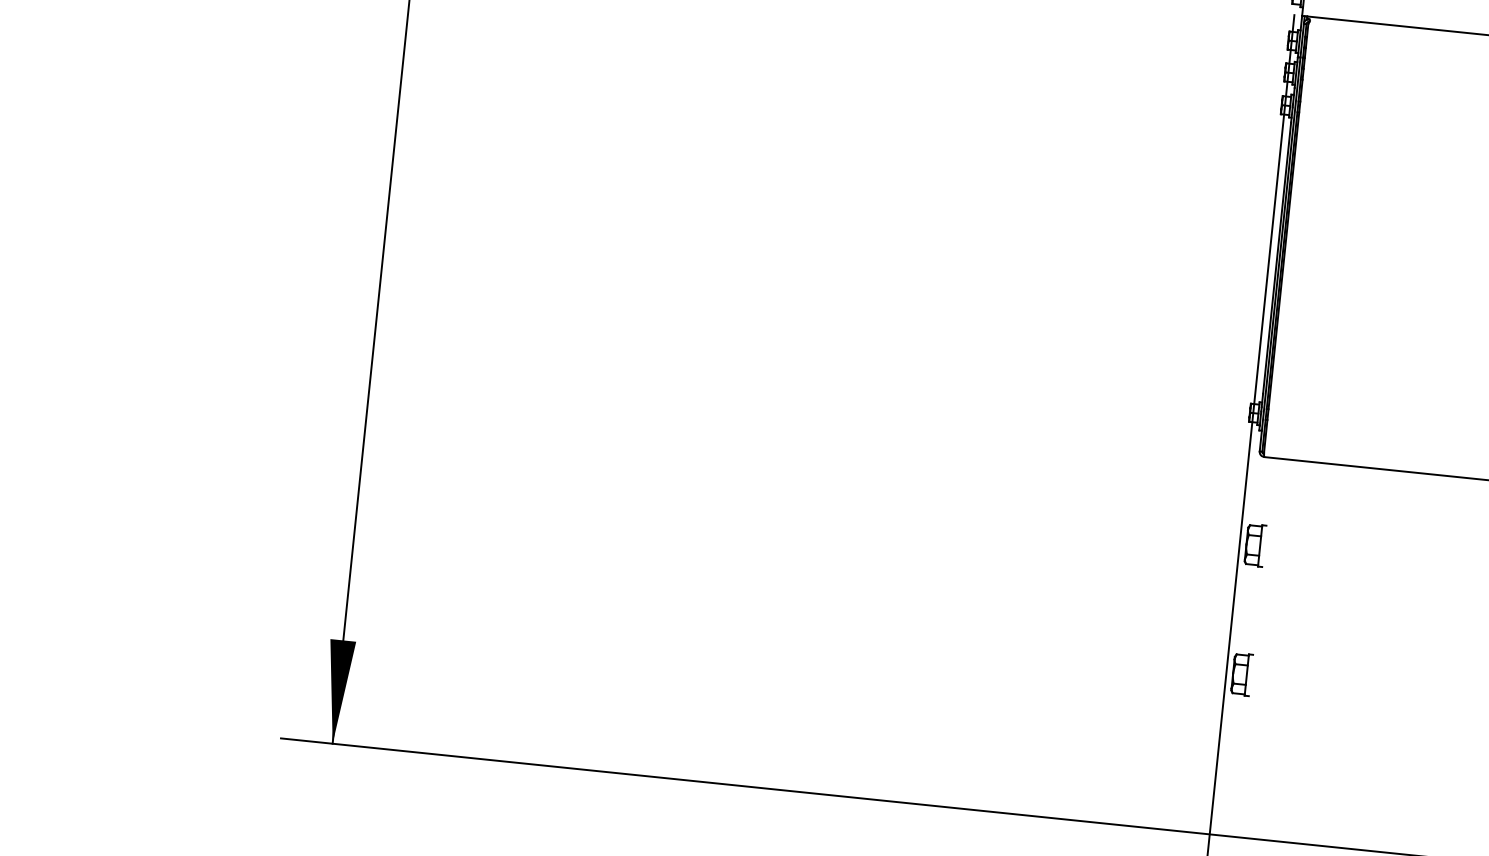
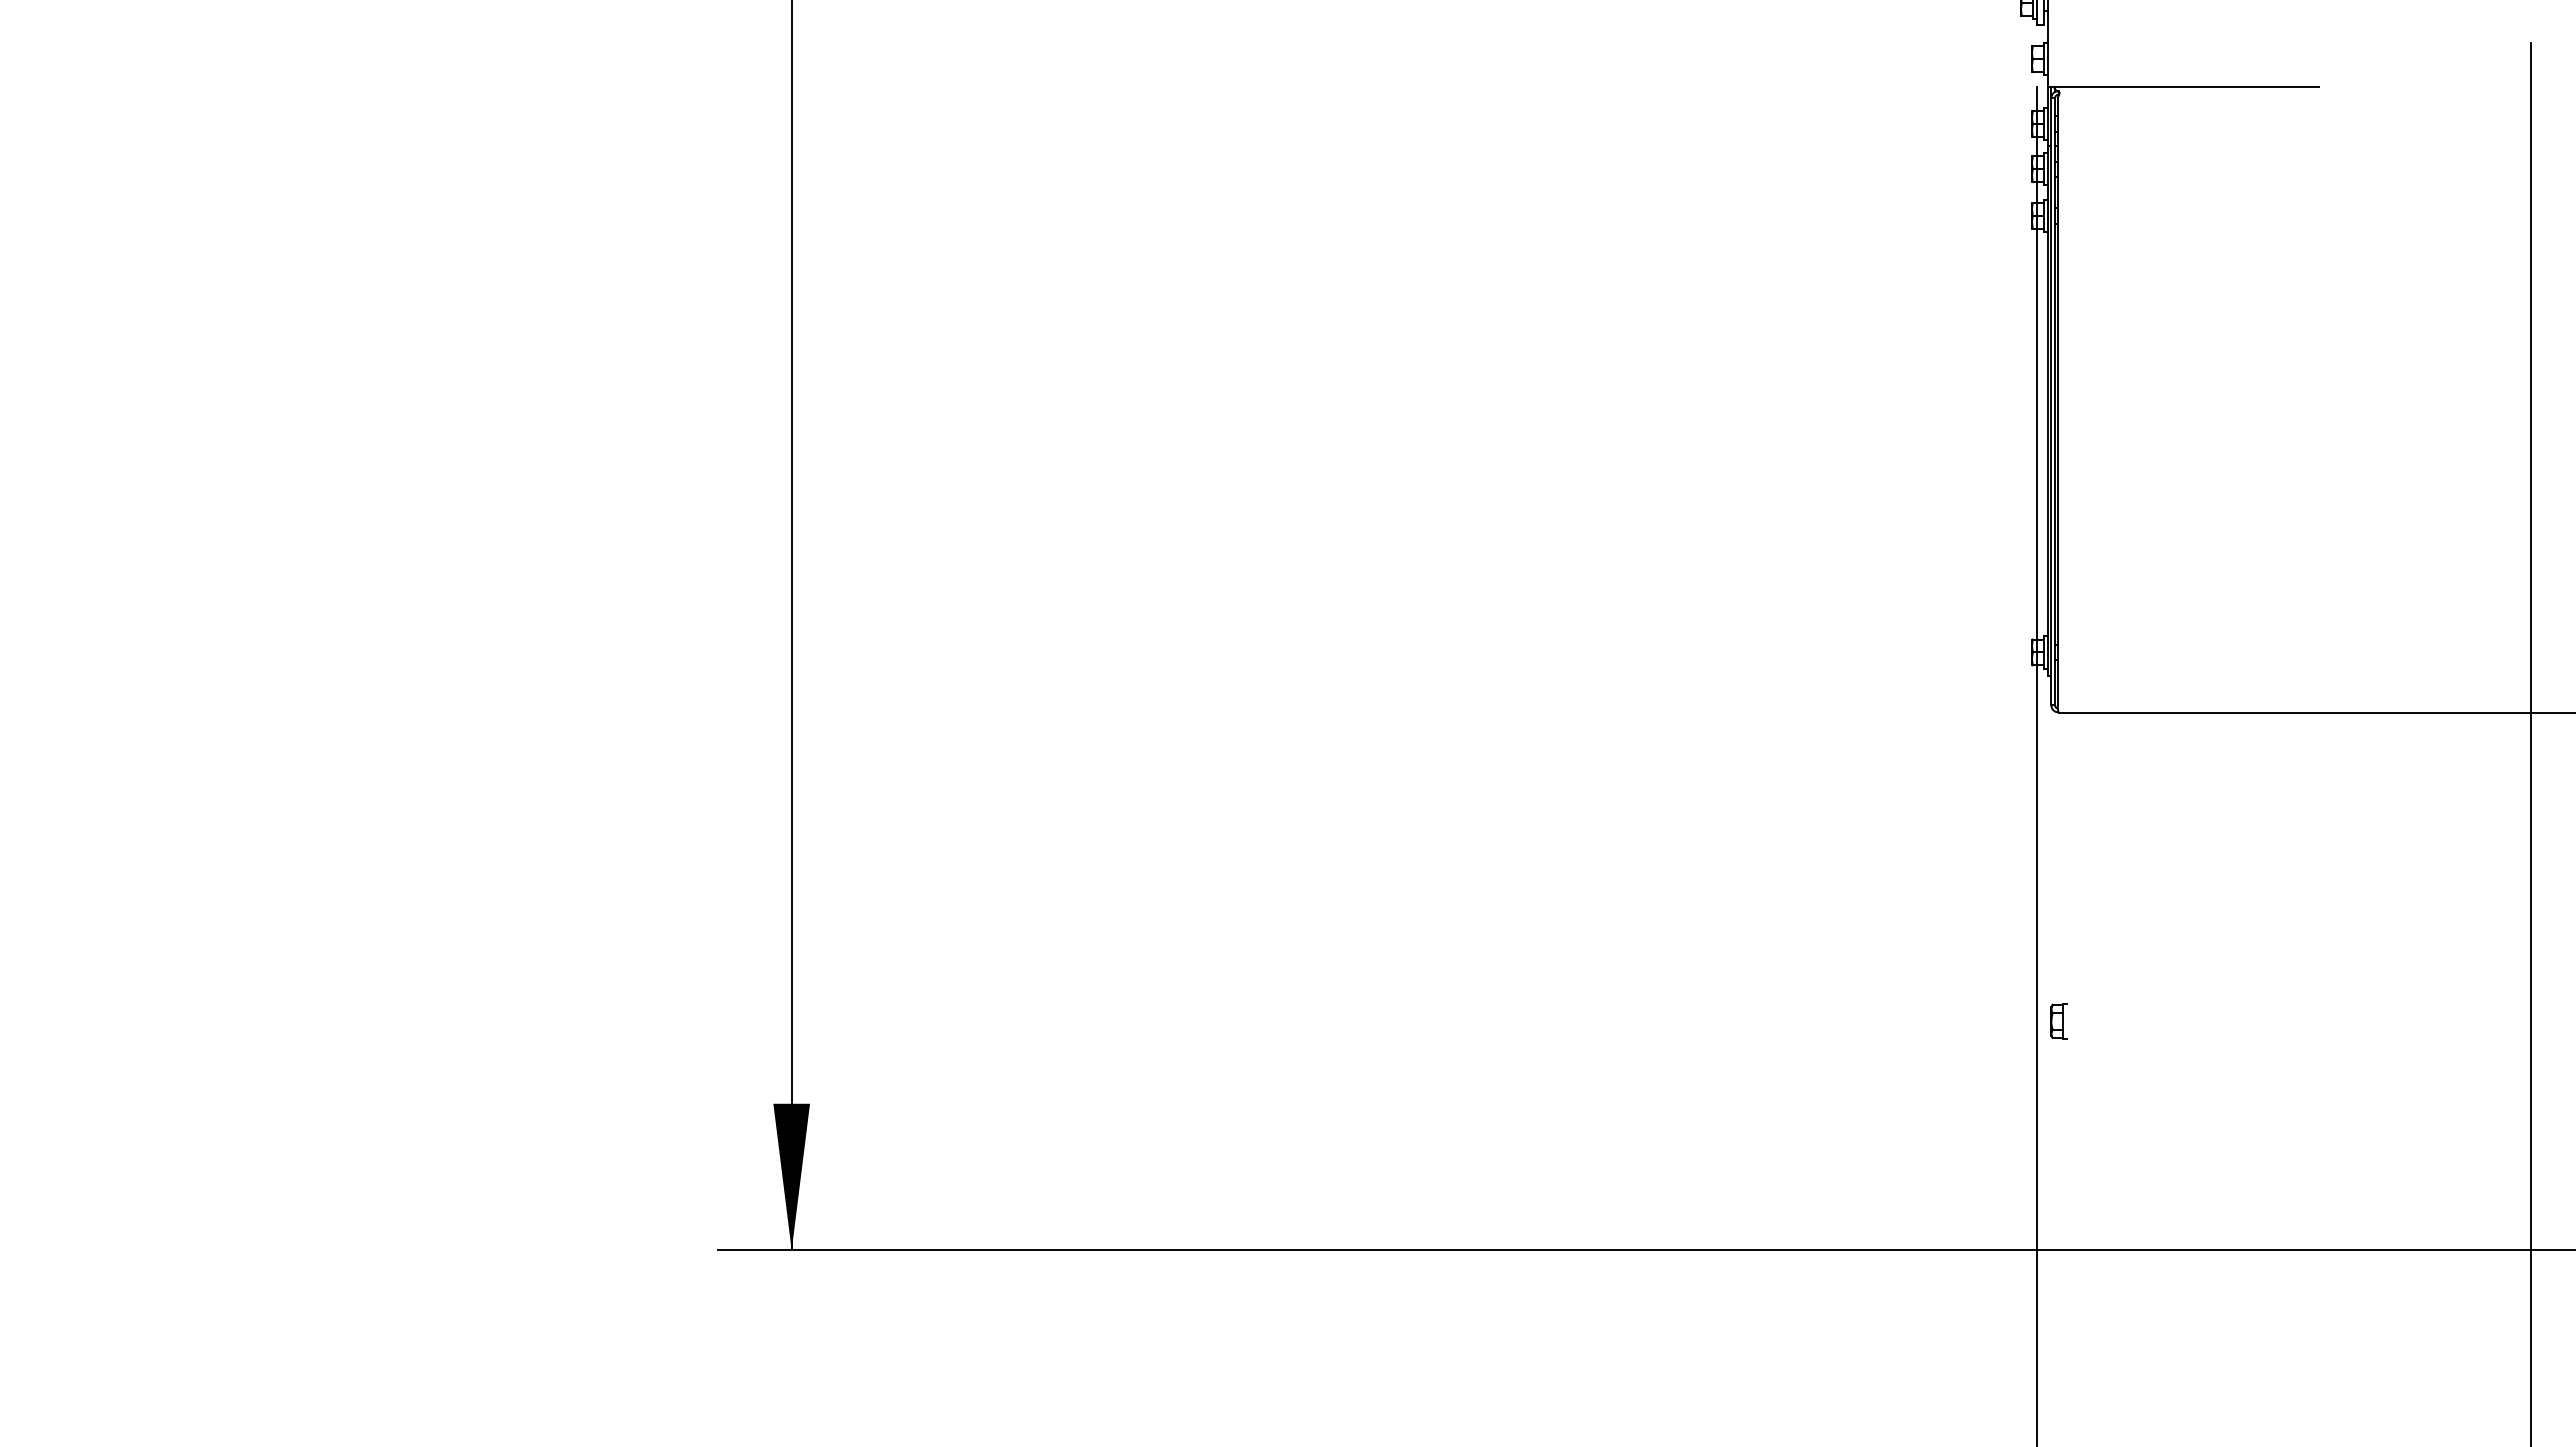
part: (1255, 545) -> (2058, 837), removed
part: (1241, 674) -> (2058, 1021), size x0.6

